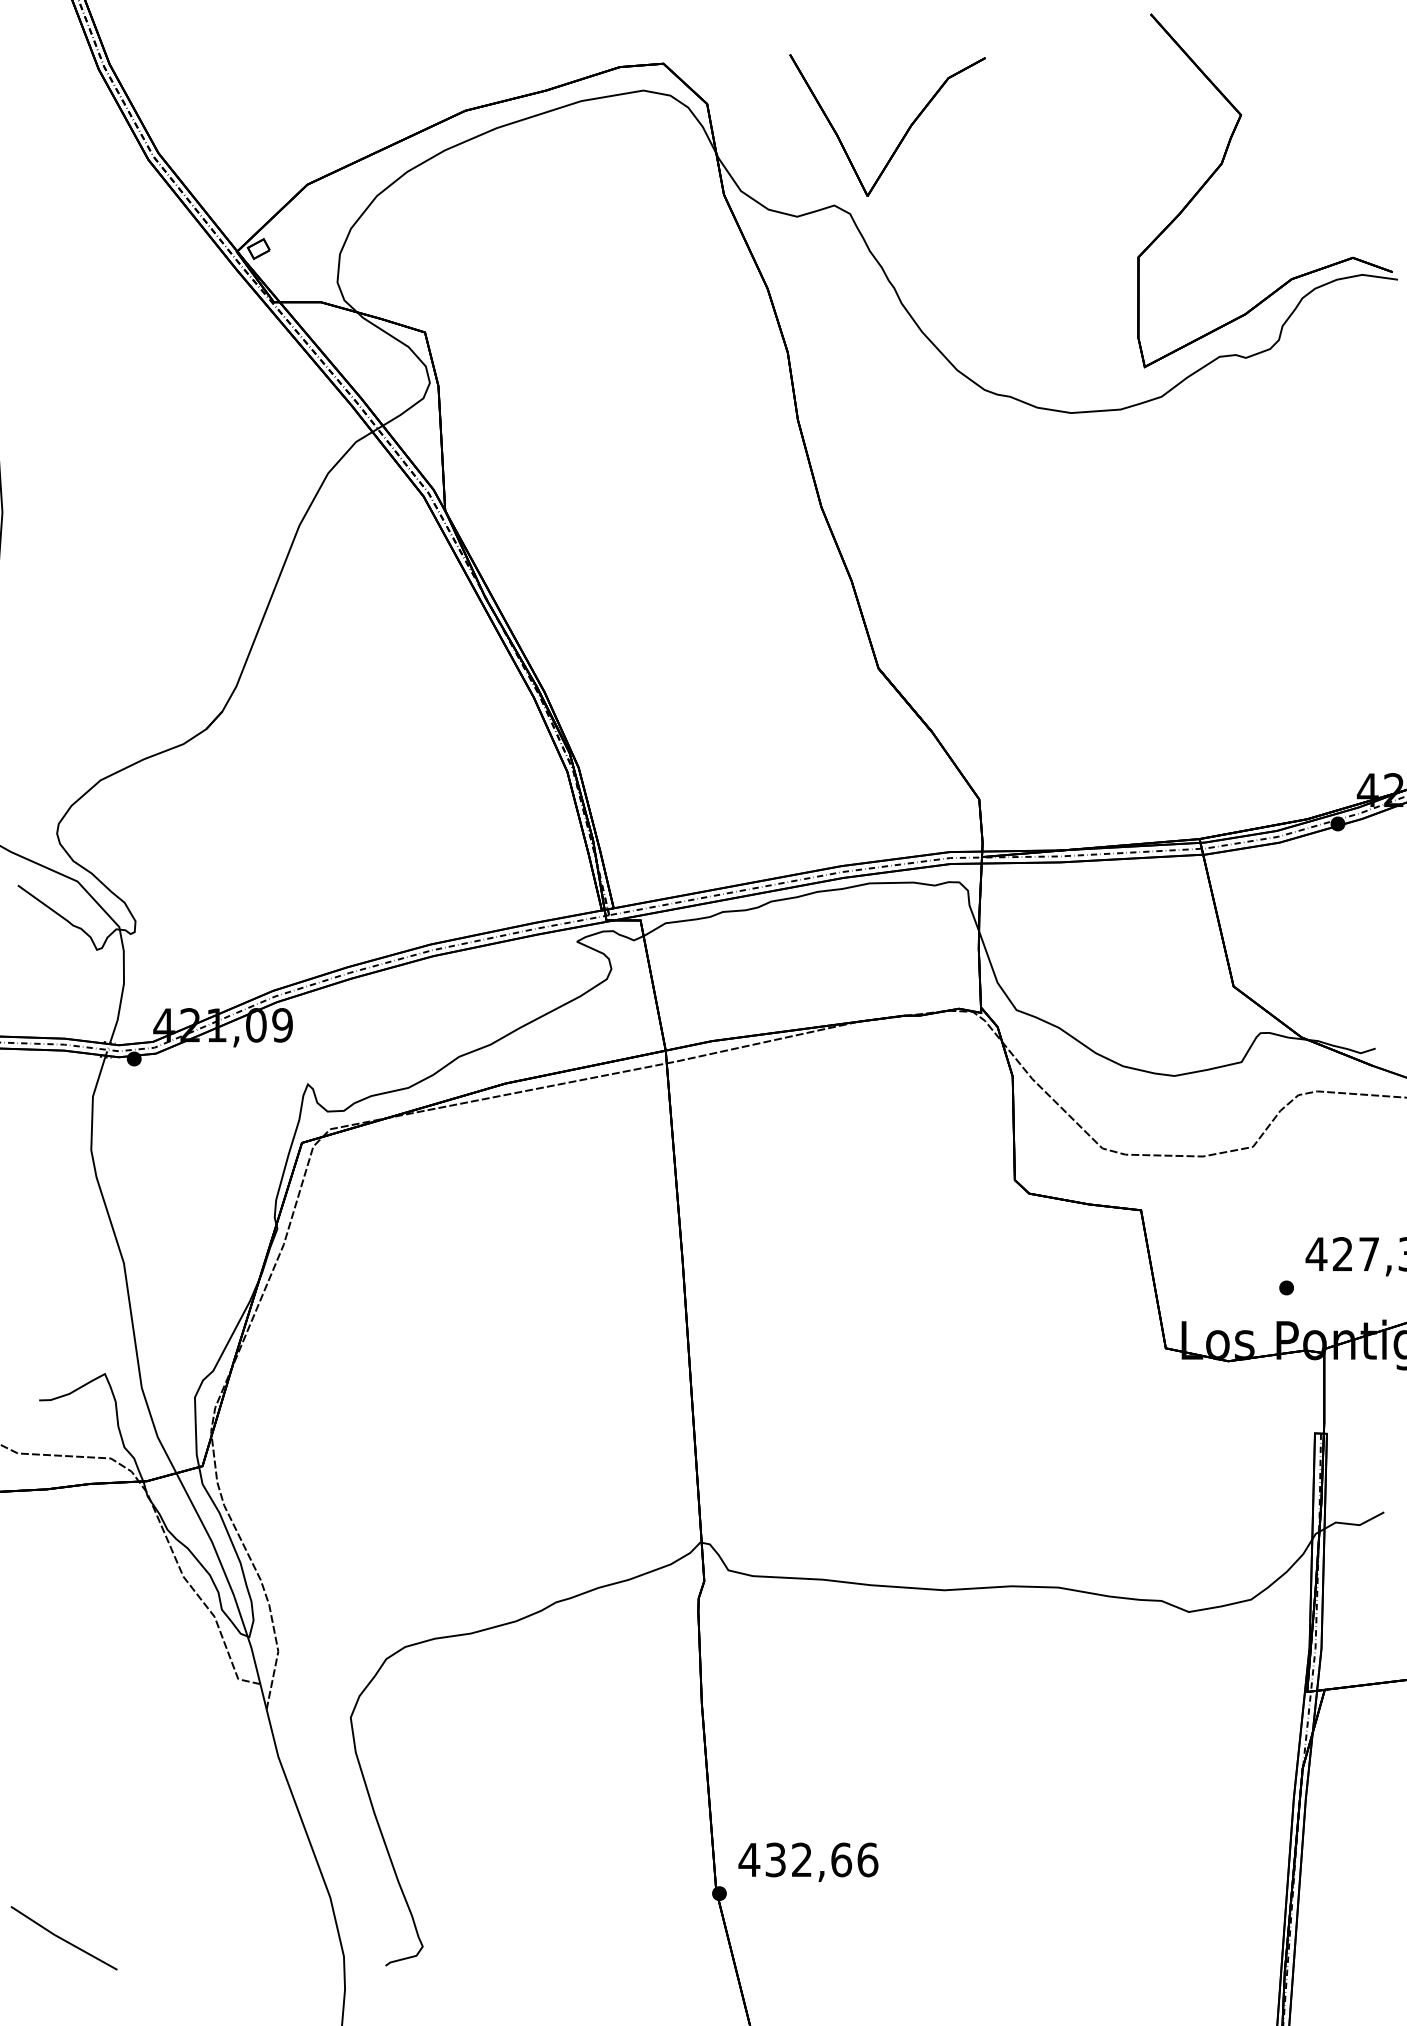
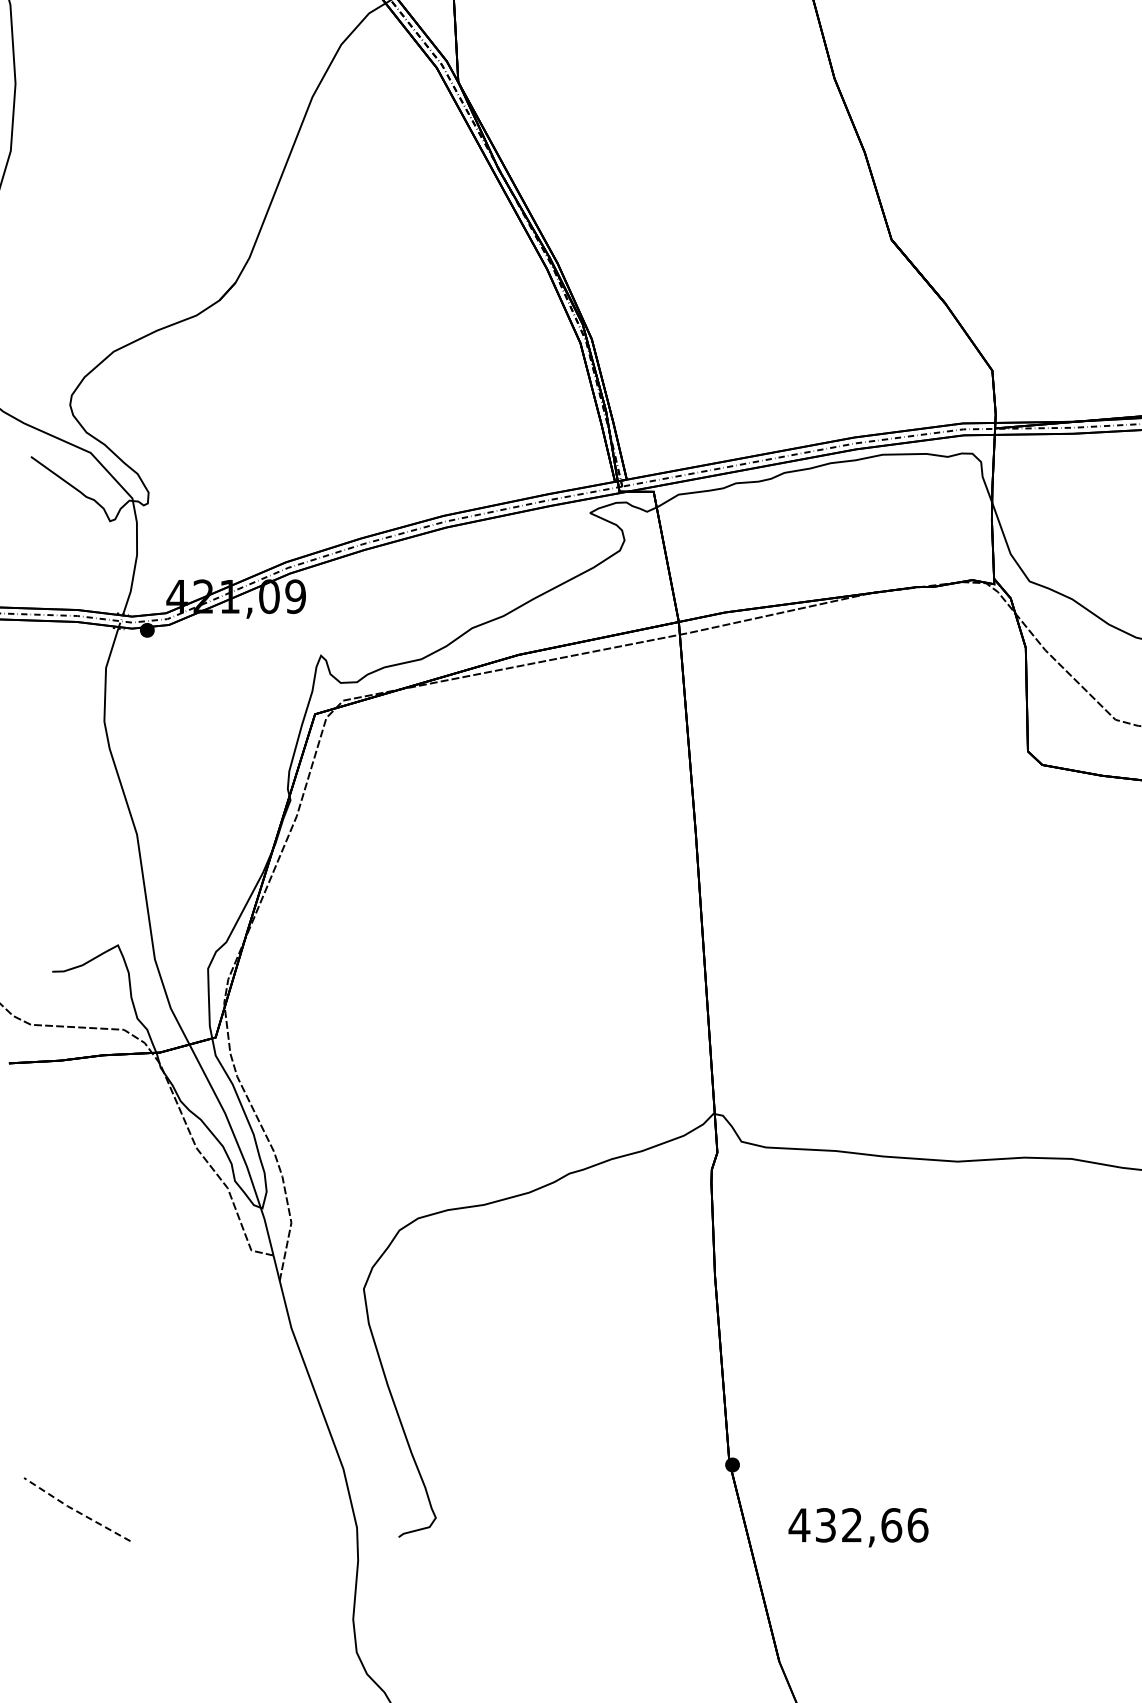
text: (808, 1861) -> (858, 1526), moved
line: (63, 1939) -> (76, 1510), solid -> dashed

